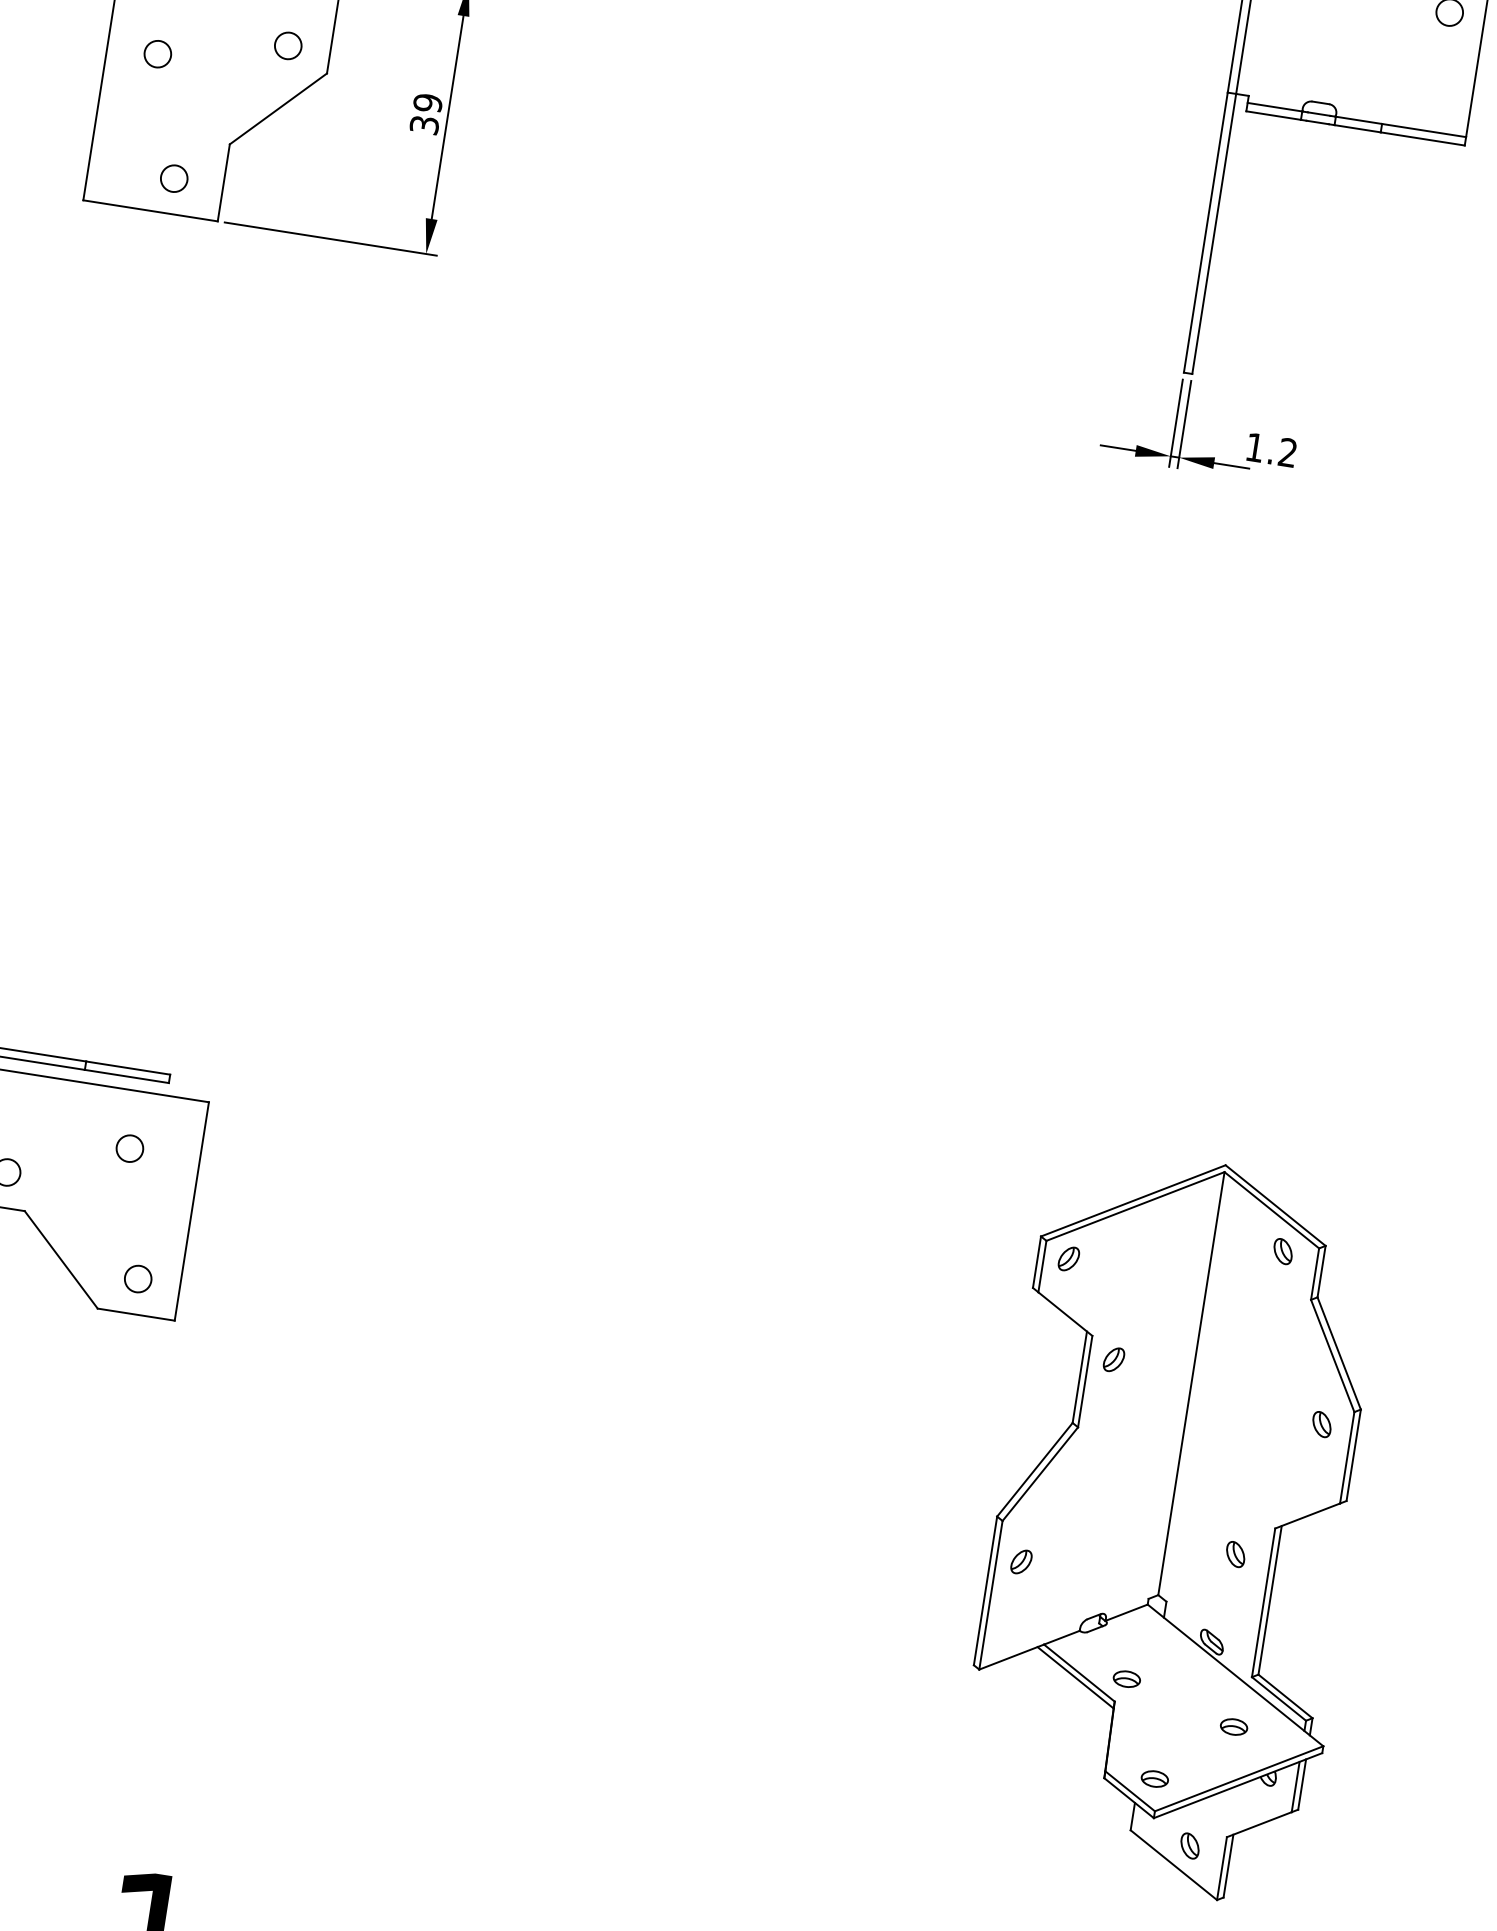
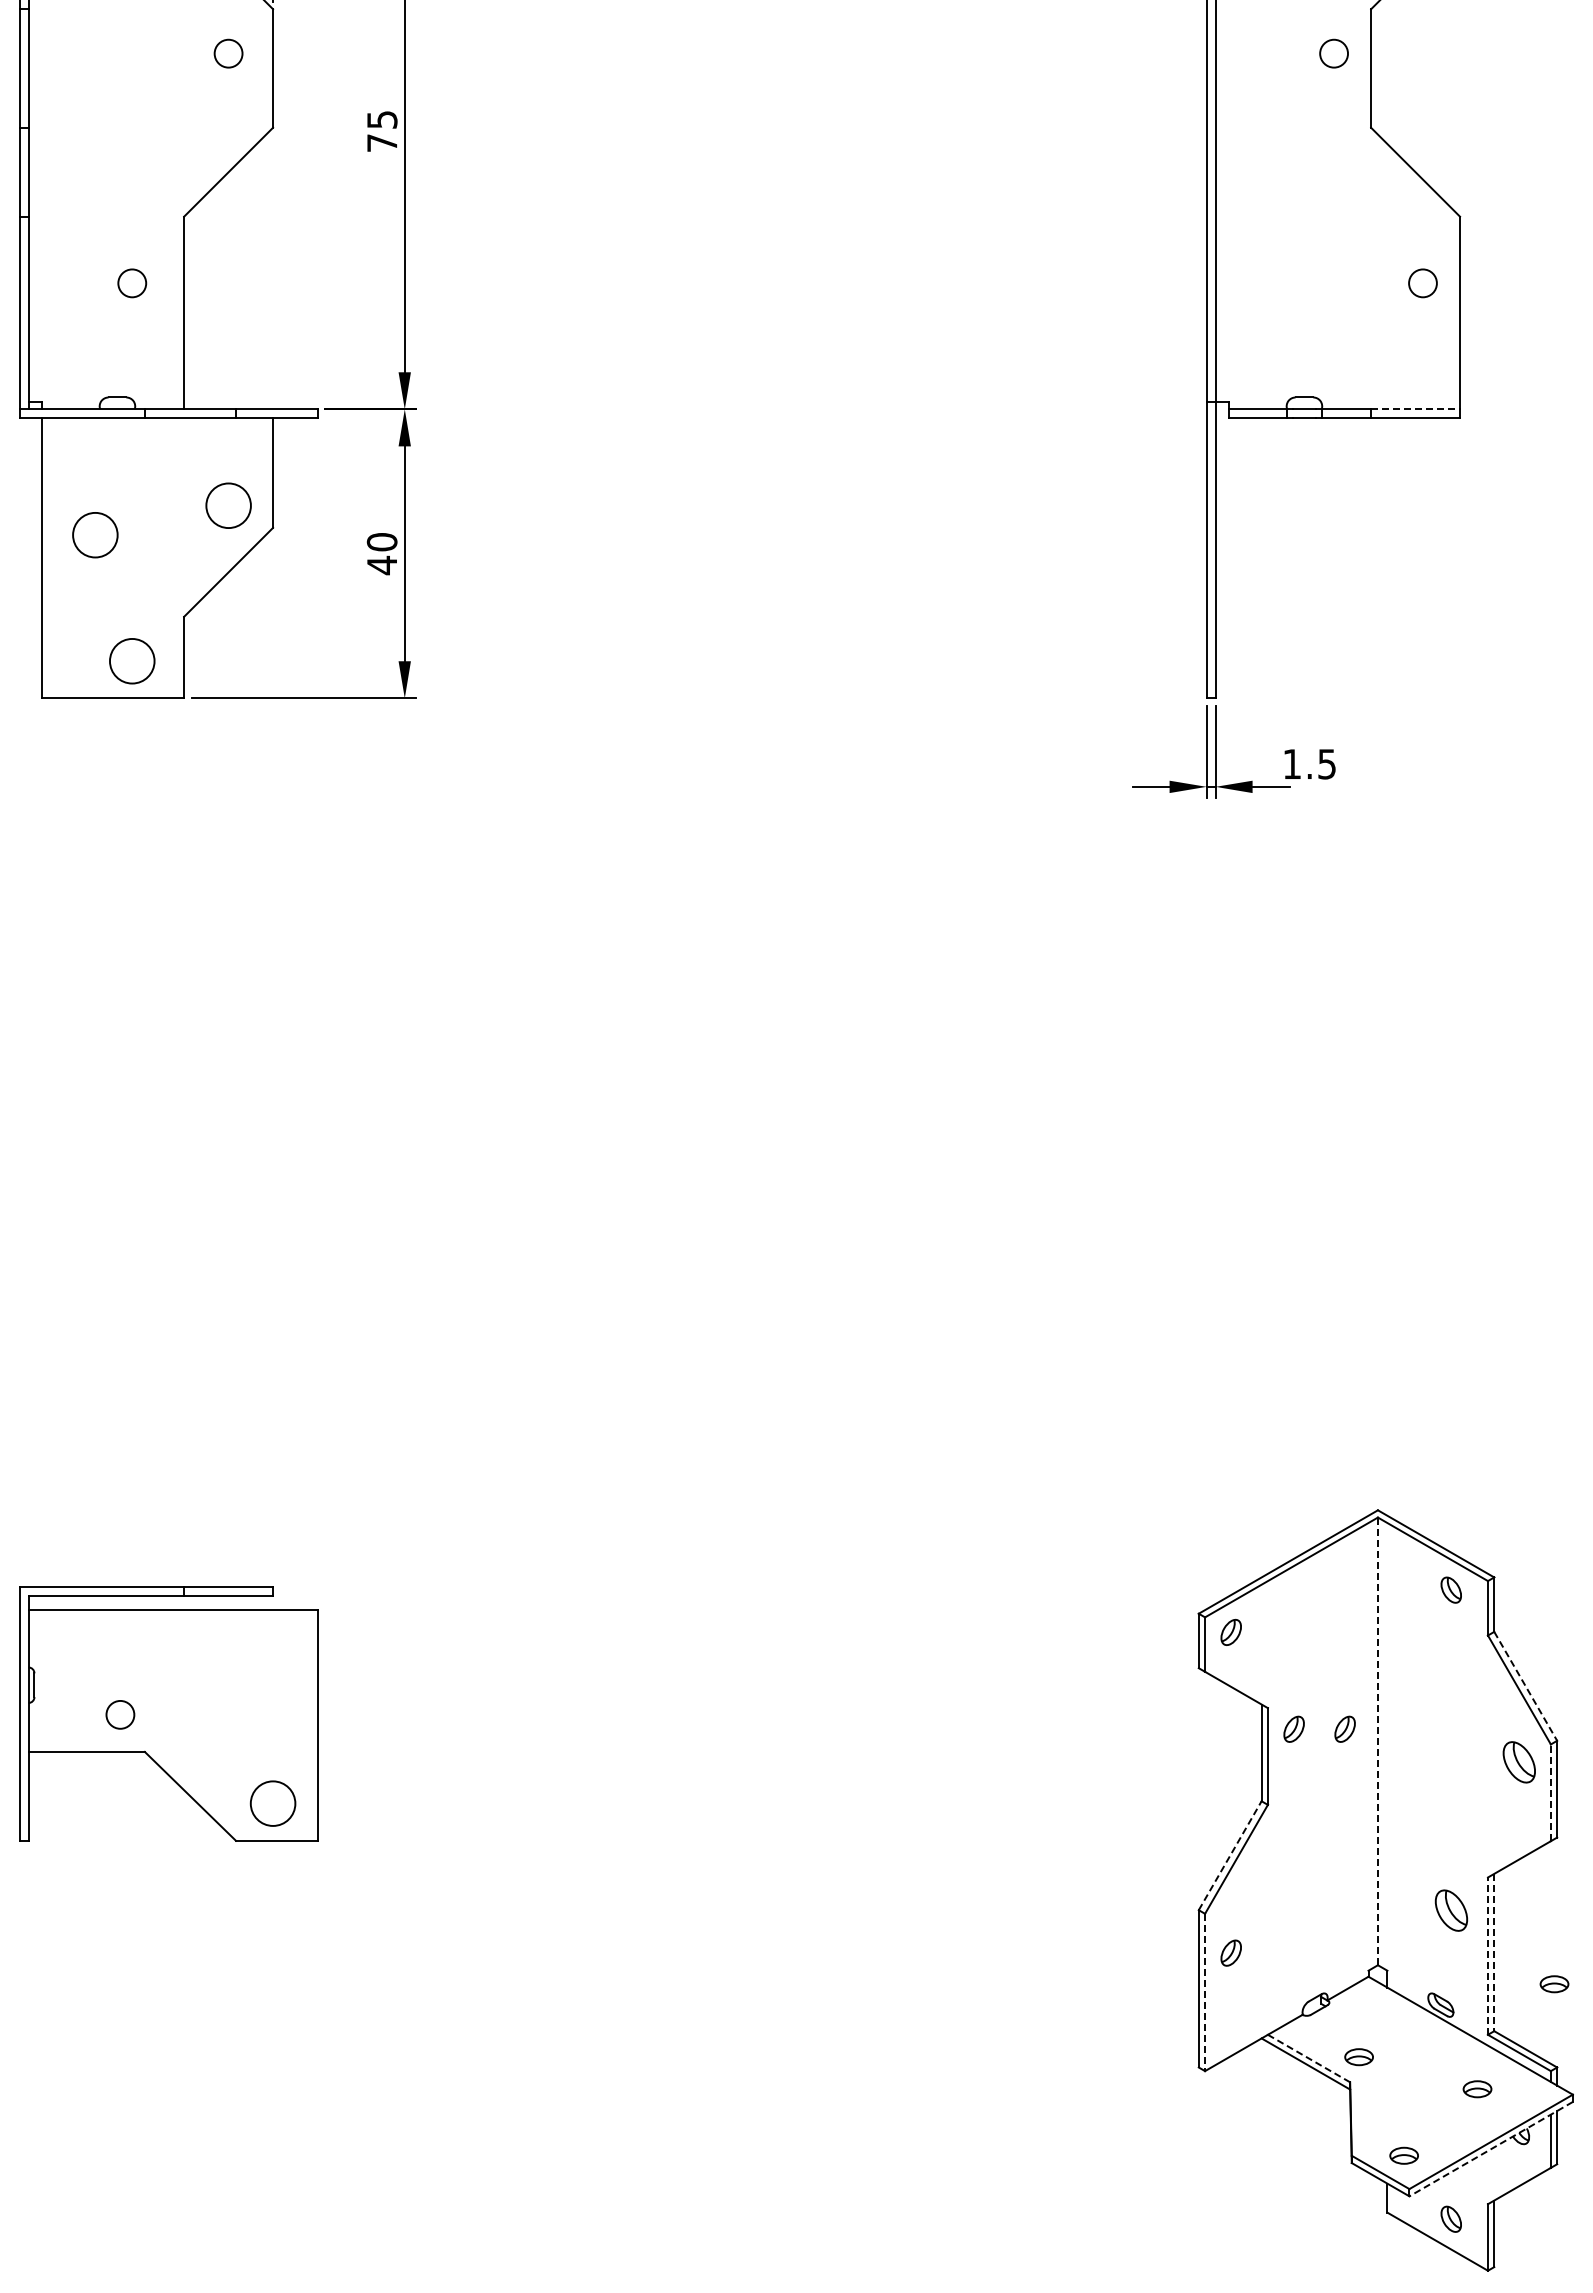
circle: (288, 45) -> (228, 505), size x1.6
circle: (157, 54) -> (94, 535), size x1.6
text: (425, 114) -> (381, 554), 39 -> 40
line: (1424, 130) -> (1416, 409), solid -> dashed
circle: (174, 178) -> (132, 661), size x1.6
text: (1287, 452) -> (1326, 764), 1.2 -> 1.5
circle: (130, 1148) -> (243, 1670), removed
circle: (137, 1278) -> (272, 1803), size x1.6
line: (1338, 1353) -> (1525, 1686), solid -> dashed
part: (1161, 1366) -> (1344, 1728), added
line: (1190, 1383) -> (1377, 1741), solid -> dashed
part: (1322, 1424) -> (1519, 1762), size x1.6
line: (1346, 1457) -> (1550, 1792), solid -> dashed
line: (1035, 1469) -> (1230, 1855), solid -> dashed
part: (1234, 1554) -> (1450, 1910), size x1.6
line: (991, 1595) -> (1205, 1992), solid -> dashed
line: (1270, 1600) -> (1494, 1952), solid -> dashed
line: (1263, 1603) -> (1487, 1956), solid -> dashed
part: (1322, 1639) -> (1554, 1984), added
line: (1078, 1672) -> (1308, 2058), solid -> dashed
line: (1237, 1785) -> (1490, 2149), solid -> dashed

